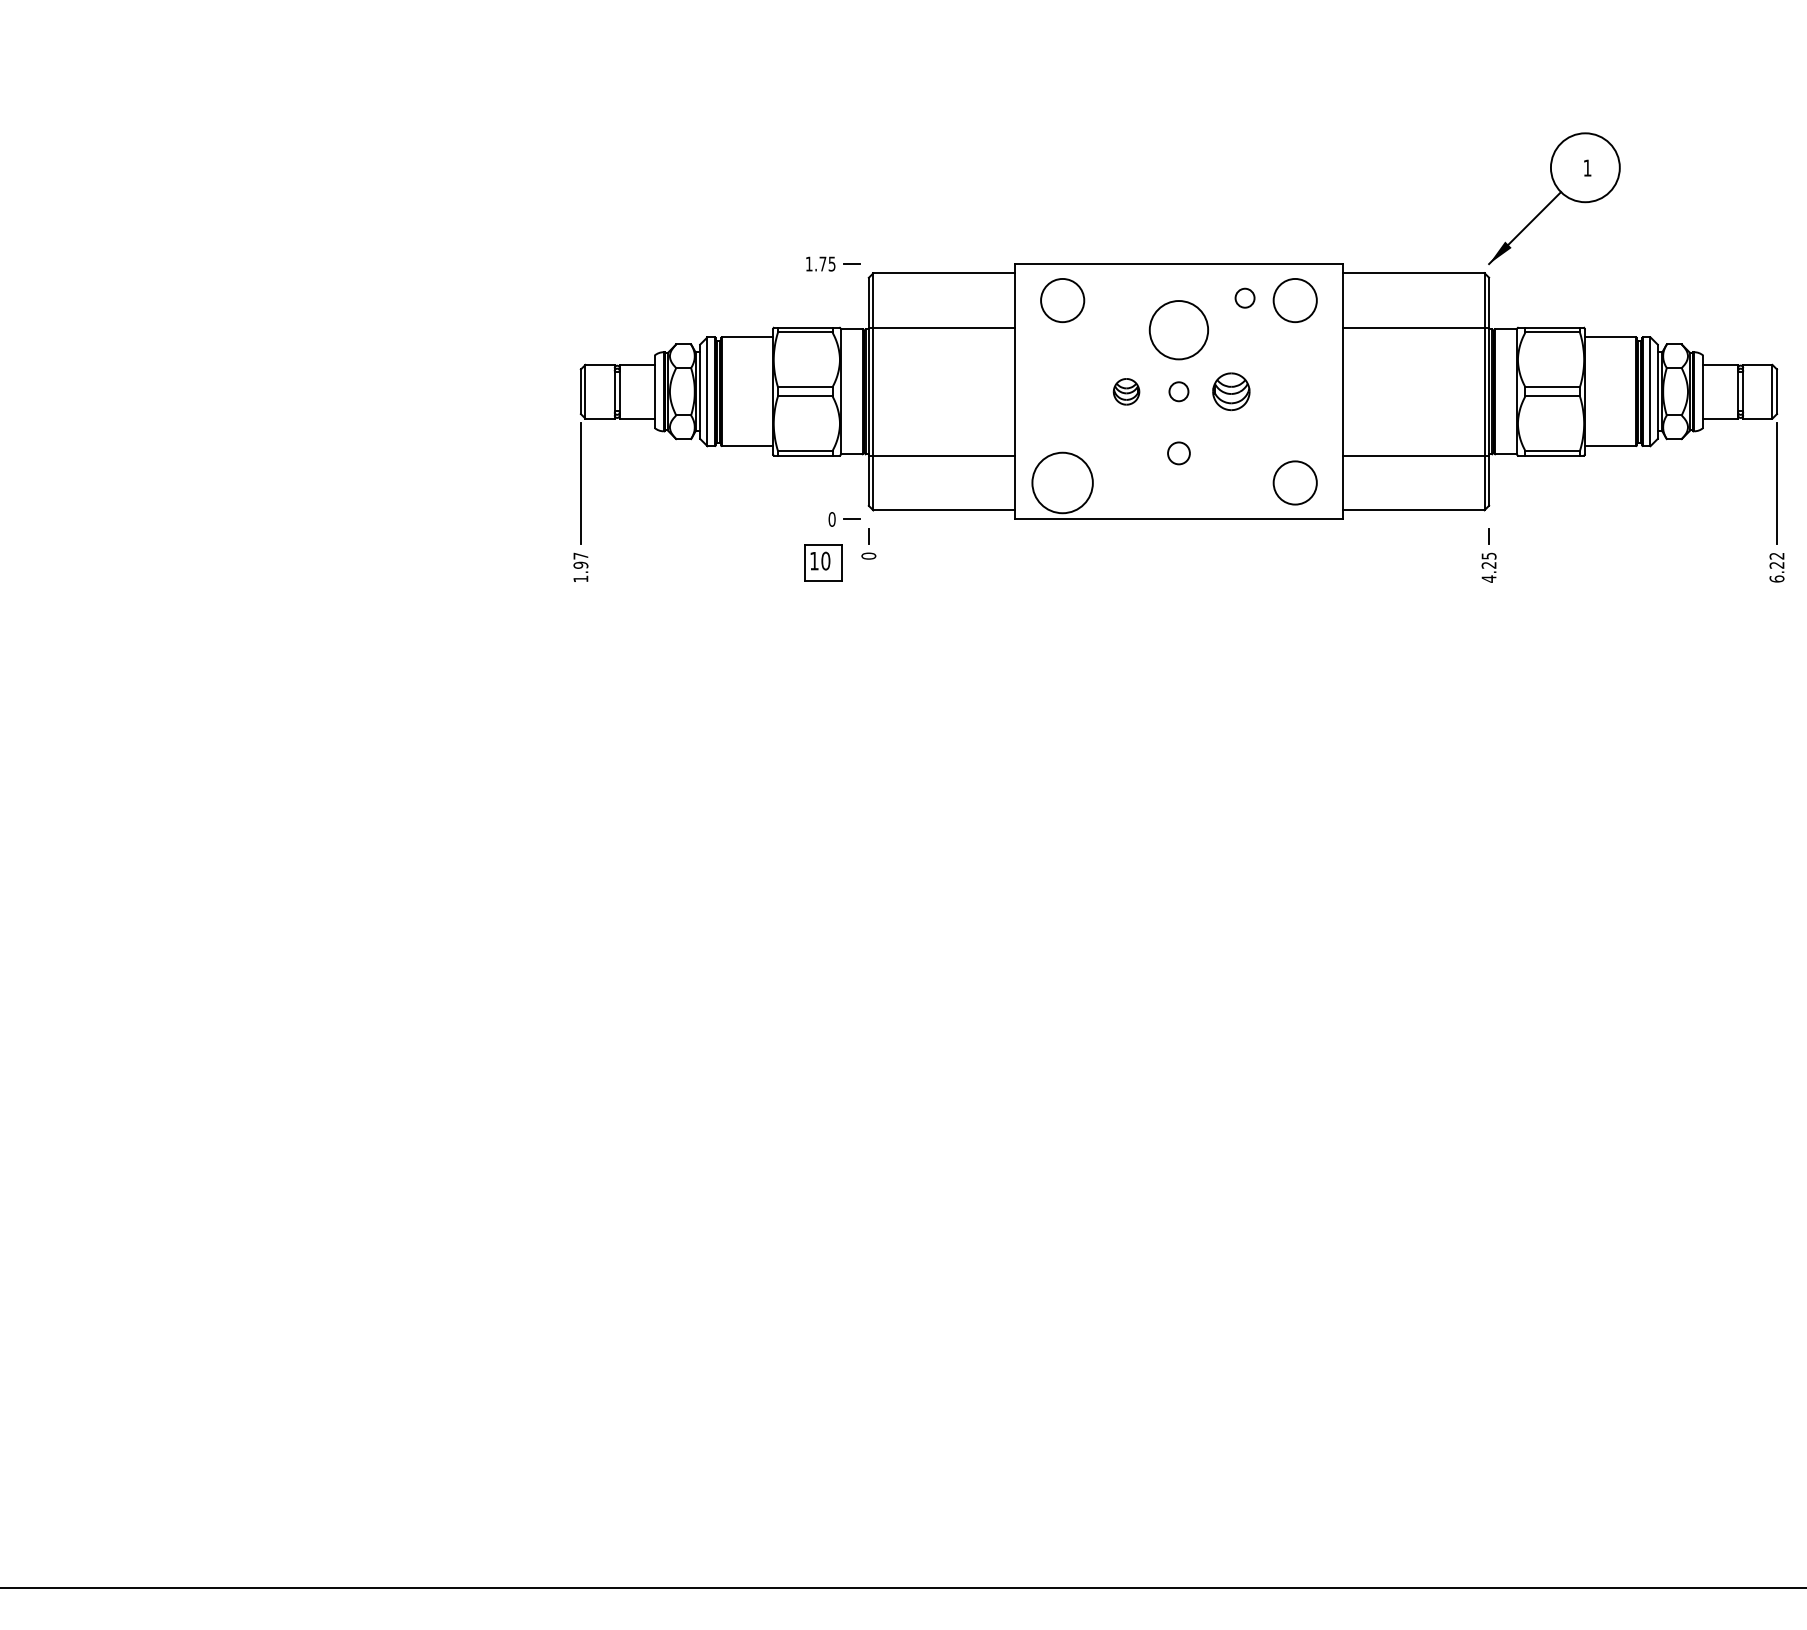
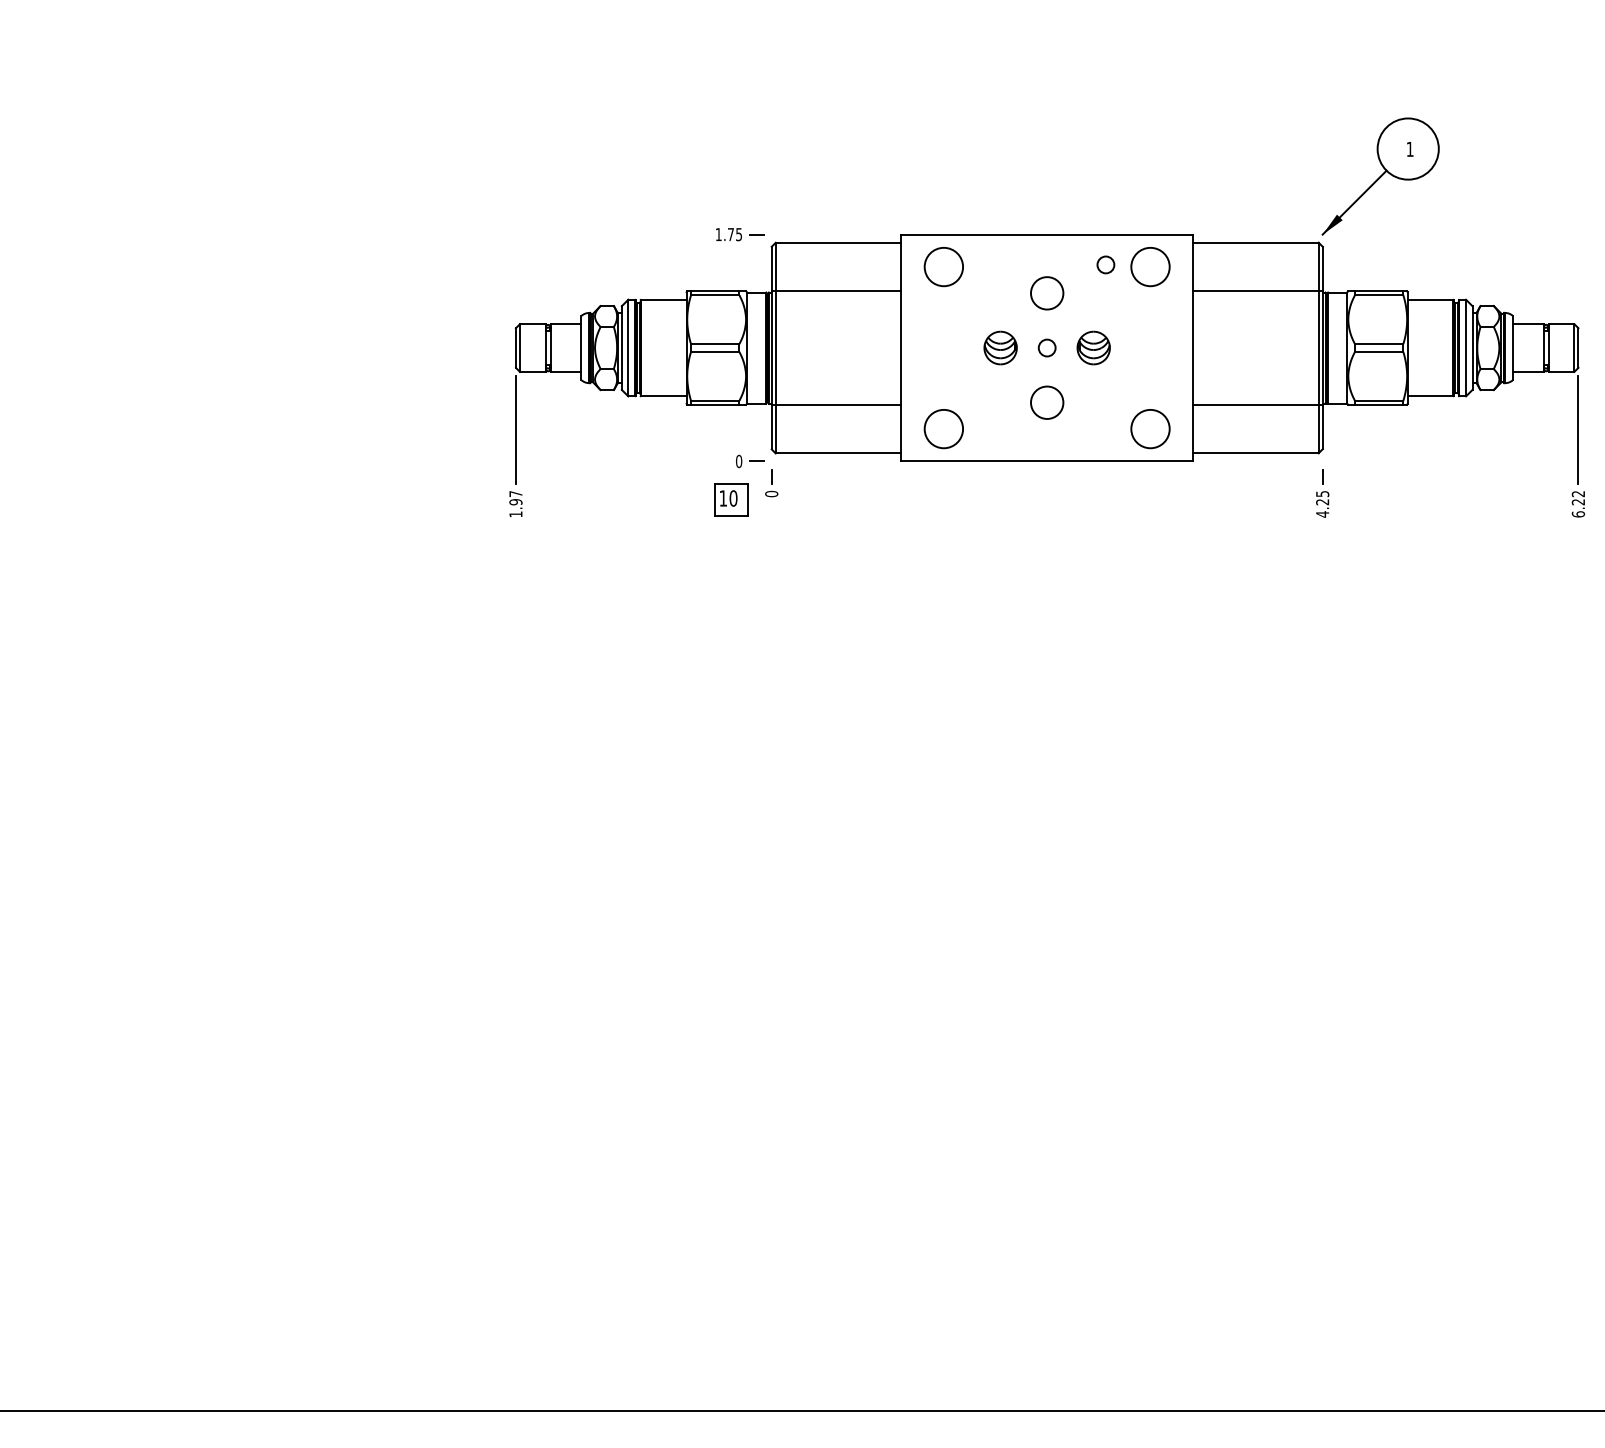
circle: (1178, 329) -> (1046, 292), size x0.62
part: (1126, 391) -> (1000, 347), size x1.43
circle: (1178, 453) -> (1046, 402), size x1.67
circle: (1062, 482) -> (943, 428), size x0.71

